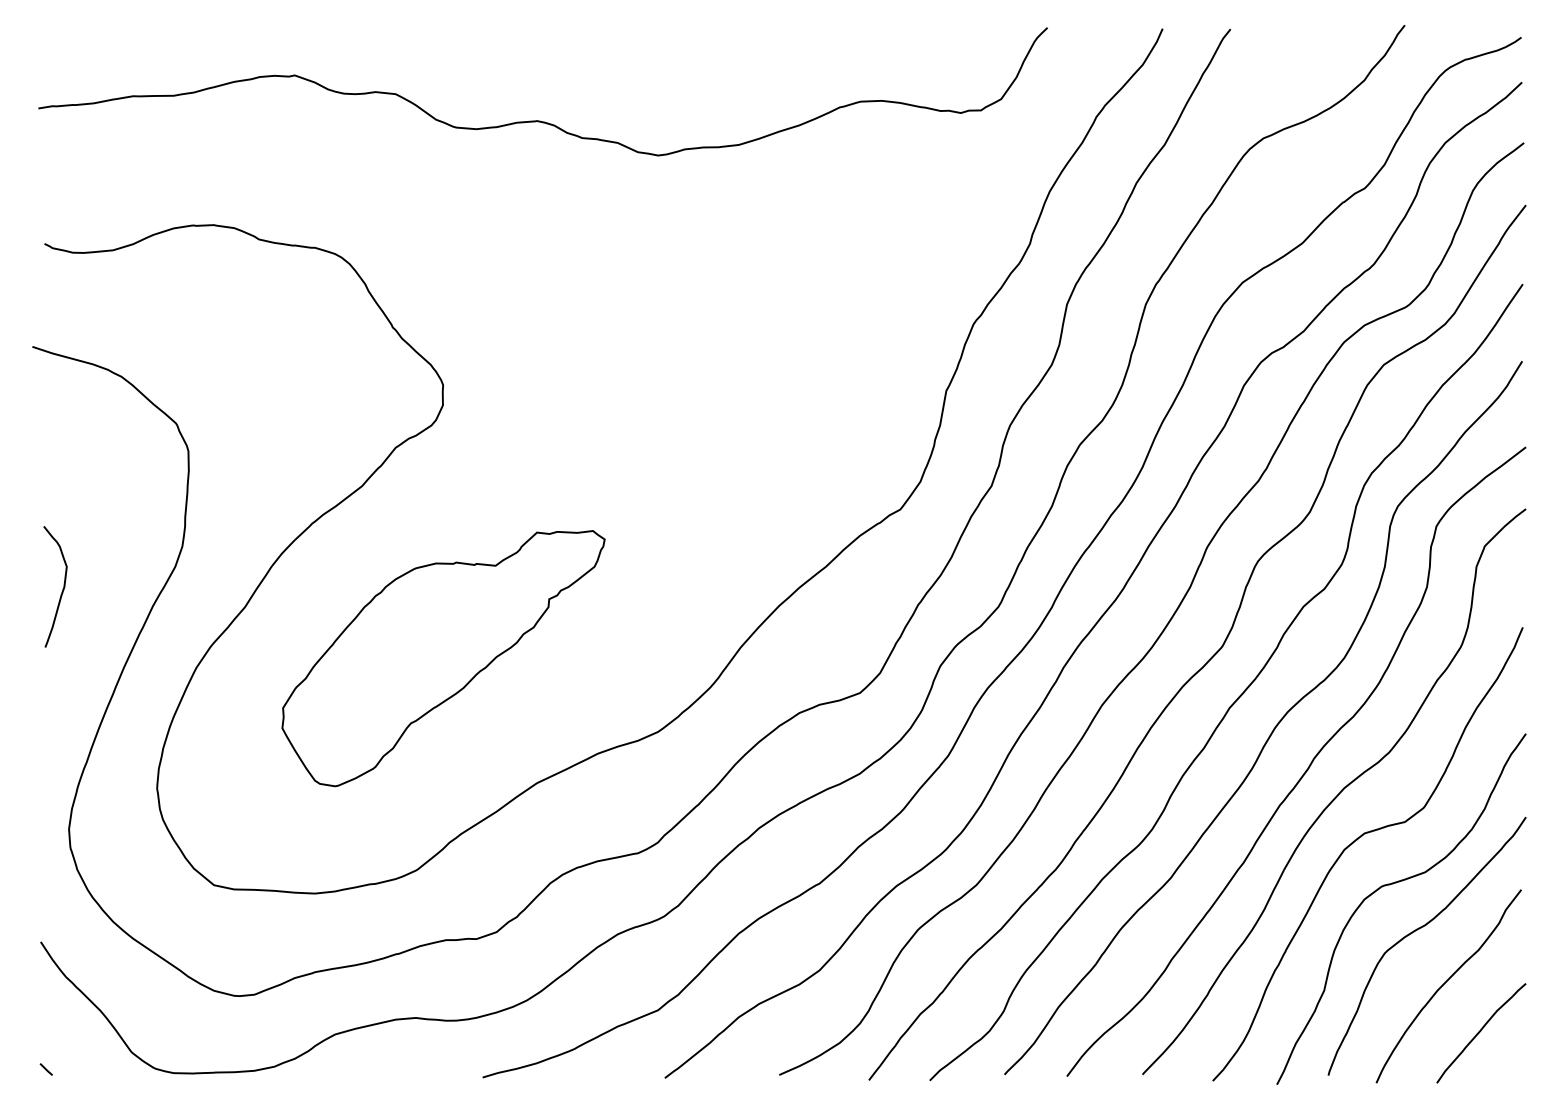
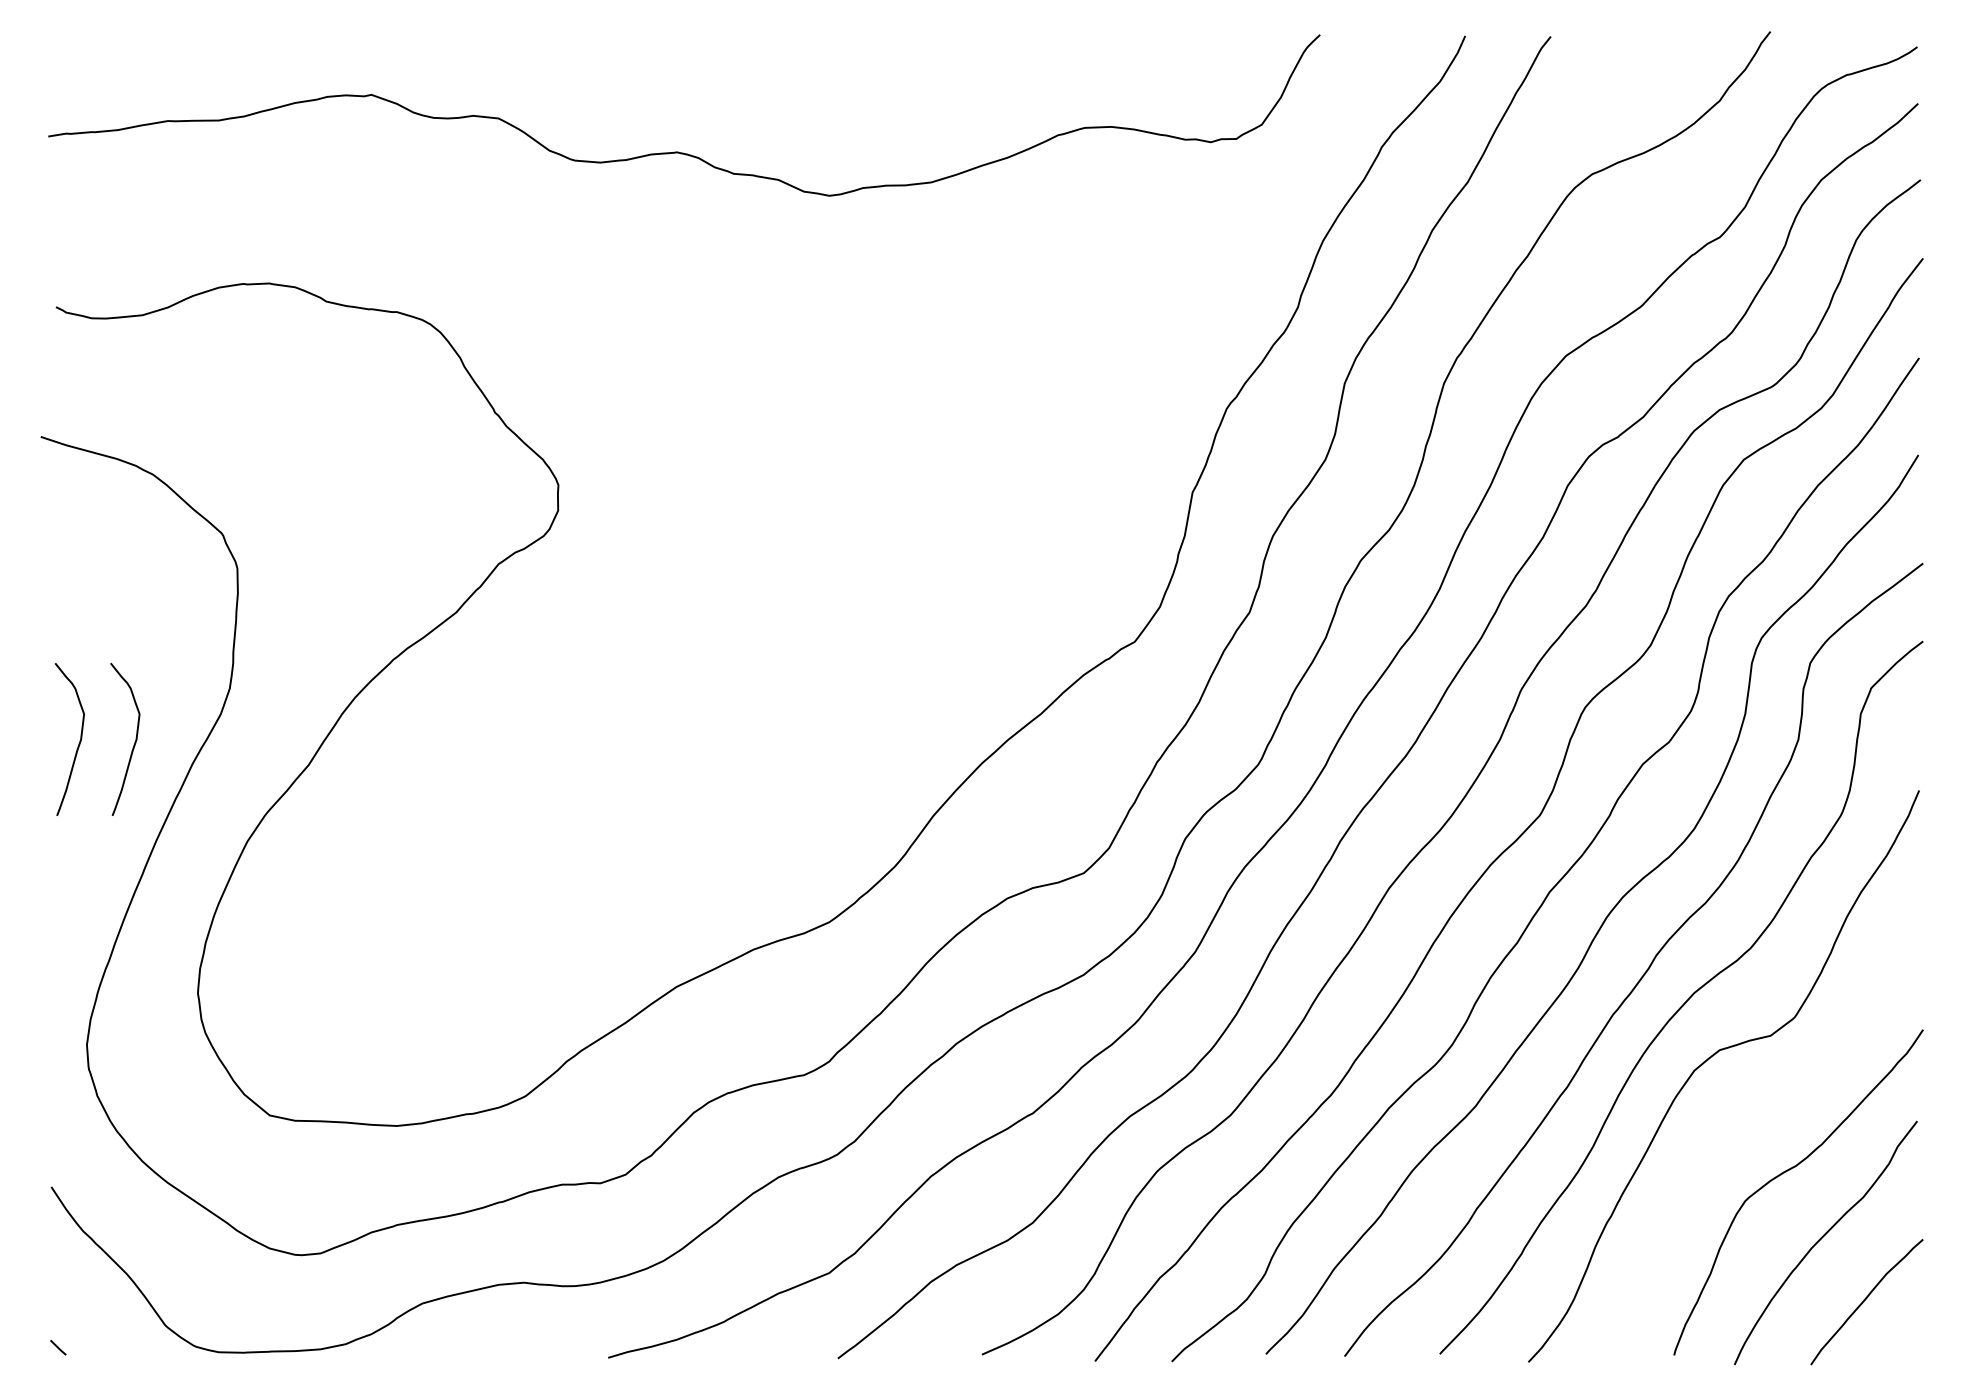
curve: (106, 588) -> (134, 741), added
part: (443, 658) -> (558, 829), removed
curve: (1393, 884) -> (1756, 1114), removed

